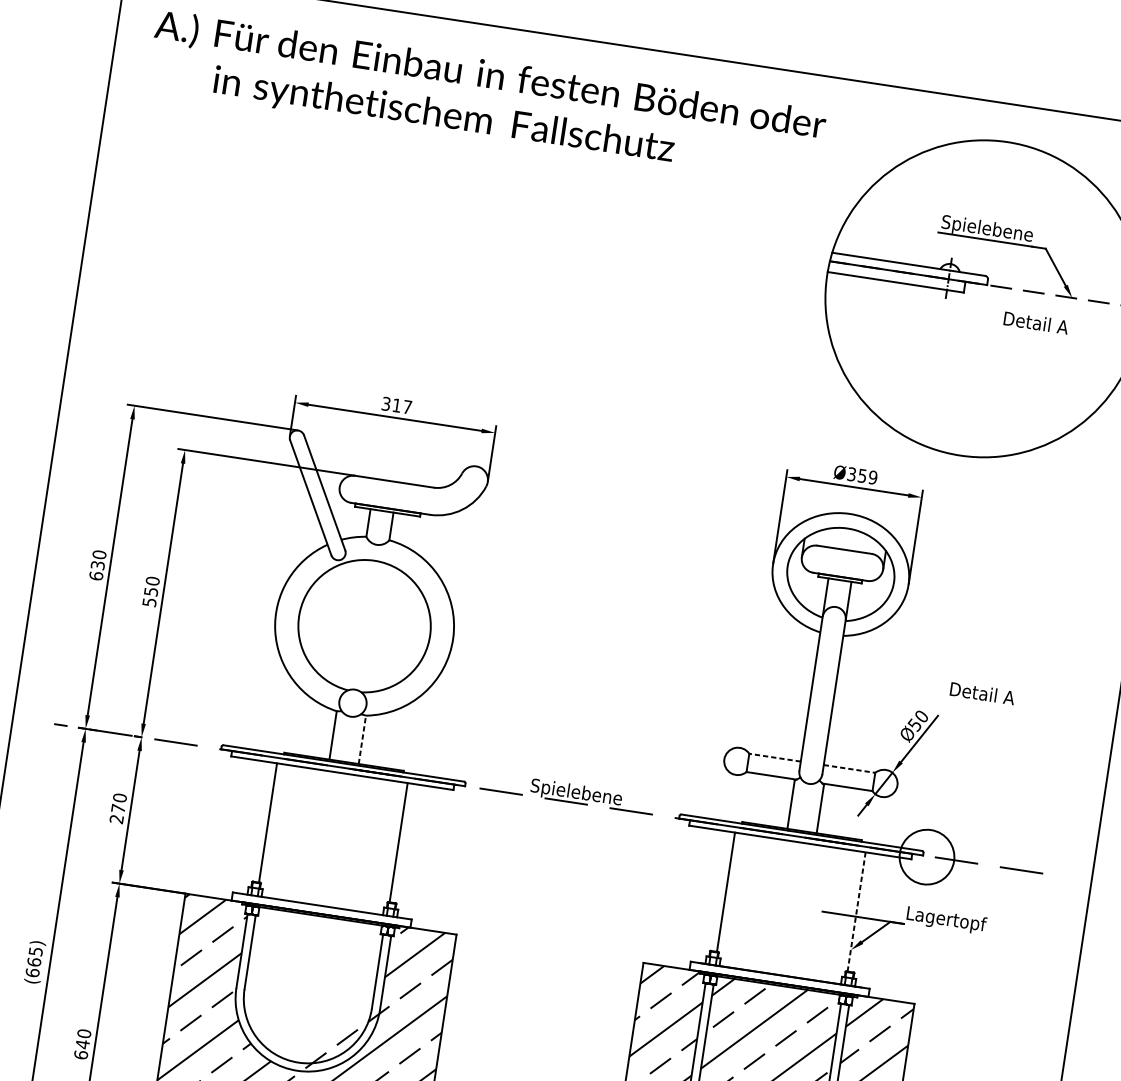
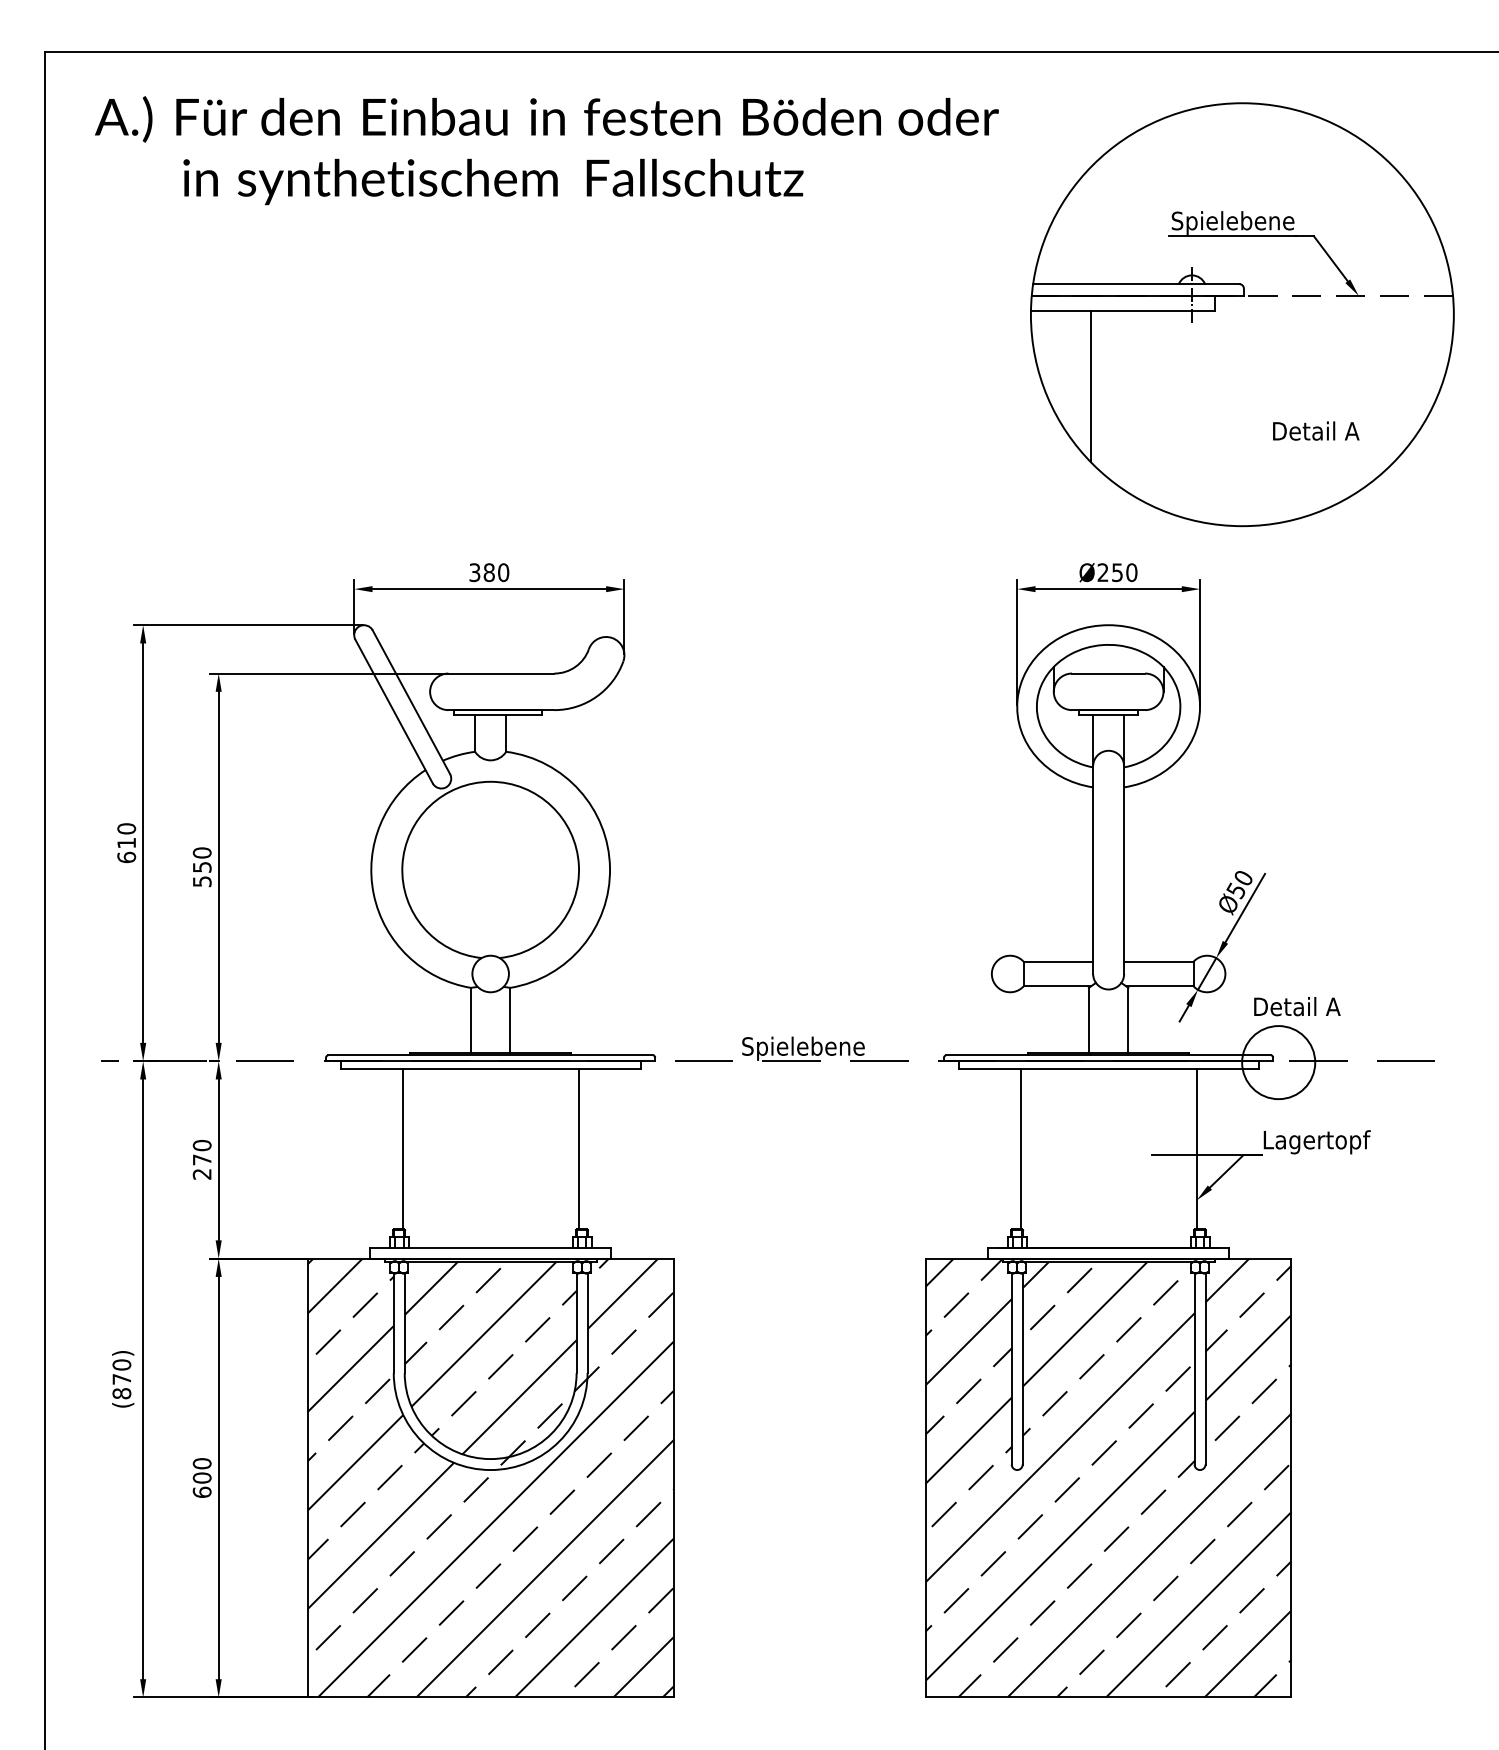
text: (1036, 322) -> (1316, 430), moved
line: (864, 335) -> (1091, 386), added
text: (402, 406) -> (496, 572), 317 -> 380
text: (862, 475) -> (1117, 572), Ø359 -> Ø250
text: (97, 564) -> (126, 842), 630 -> 610
text: (982, 693) -> (1297, 1006), moved
line: (362, 739) -> (510, 1020), dashed -> solid
line: (775, 757) -> (1058, 961), dashed -> solid
line: (849, 768) -> (1158, 961), dashed -> solid
line: (856, 911) -> (1196, 1148), dashed -> solid
text: (33, 962) -> (121, 1379), (665) -> (870)
hatch: (309, 987) -> (490, 1357), added
text: (82, 1044) -> (201, 1478), 640 -> 600

